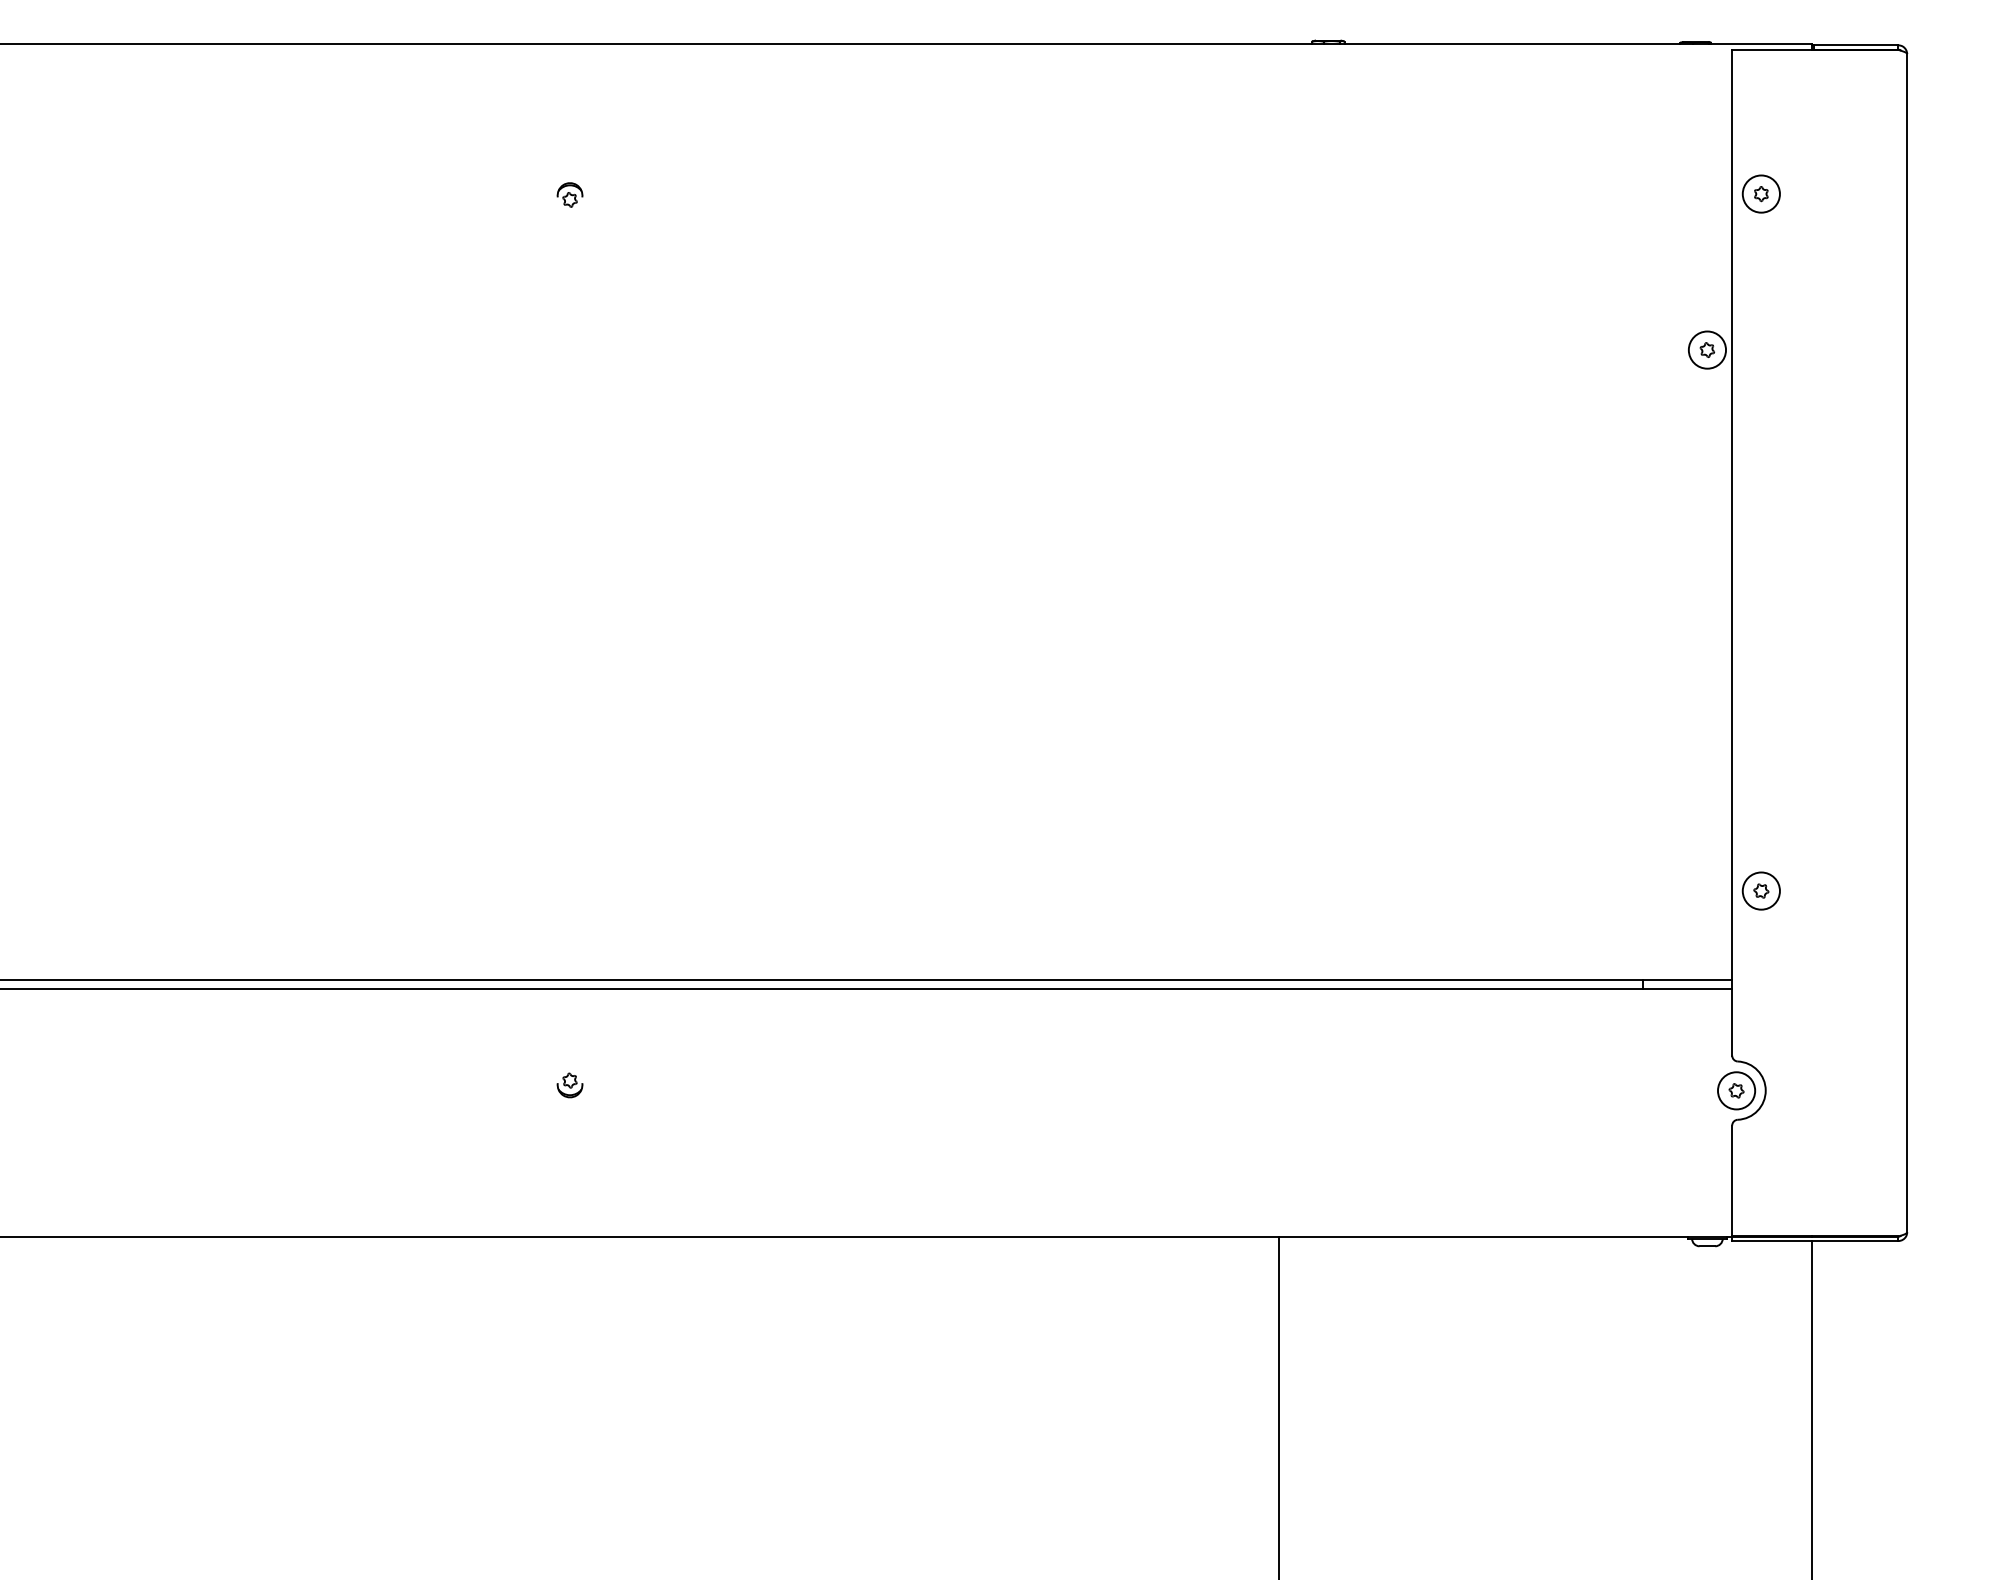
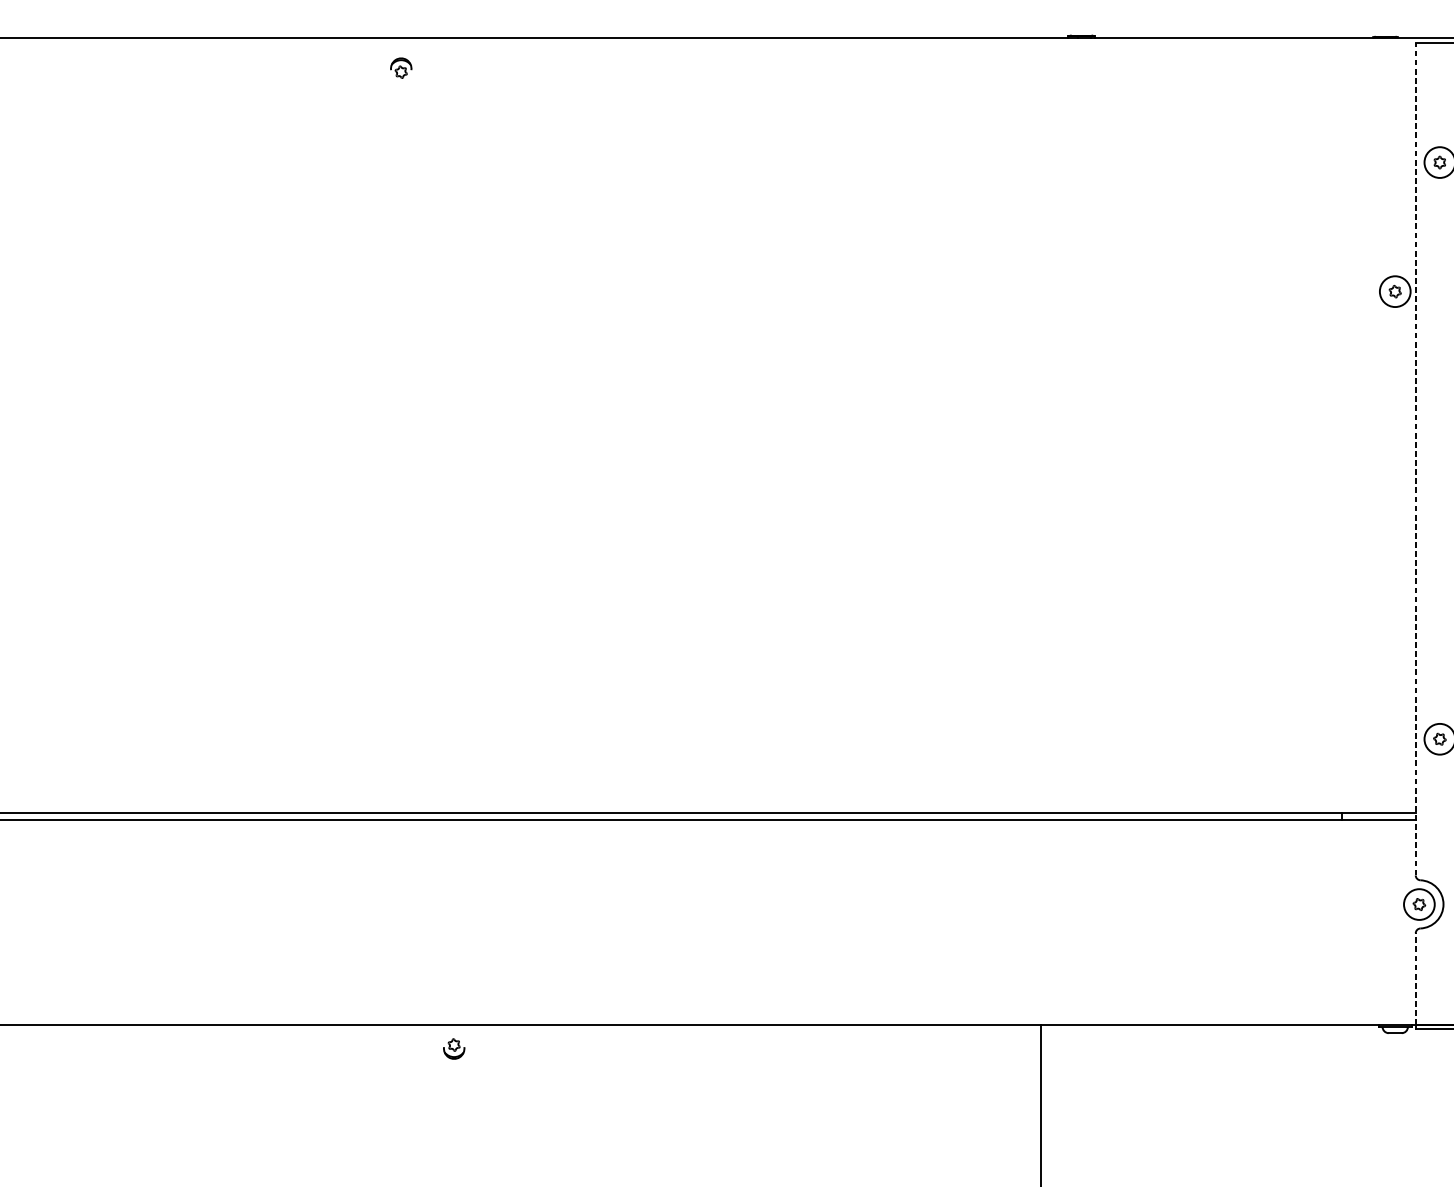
part: (569, 194) -> (400, 67), moved
line: (1732, 552) -> (1416, 459), solid -> dashed
part: (569, 1085) -> (453, 1049), moved
line: (1732, 1180) -> (1416, 978), solid -> dashed

